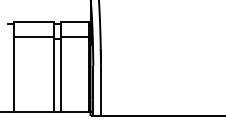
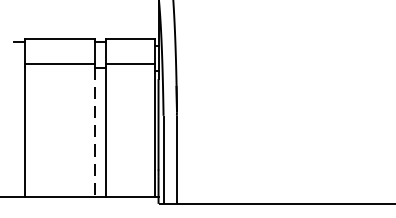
line: (54, 75) -> (95, 132), solid -> dashed

